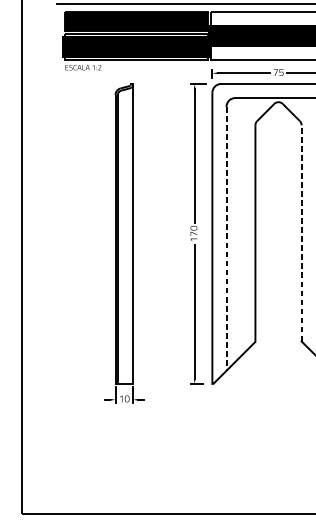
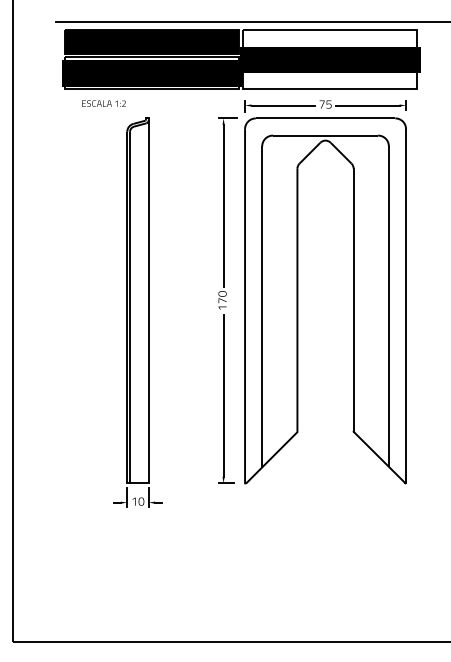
text: (82, 67) -> (103, 103), moved
line: (301, 233) -> (353, 300), dashed -> solid
line: (226, 238) -> (262, 306), dashed -> solid

